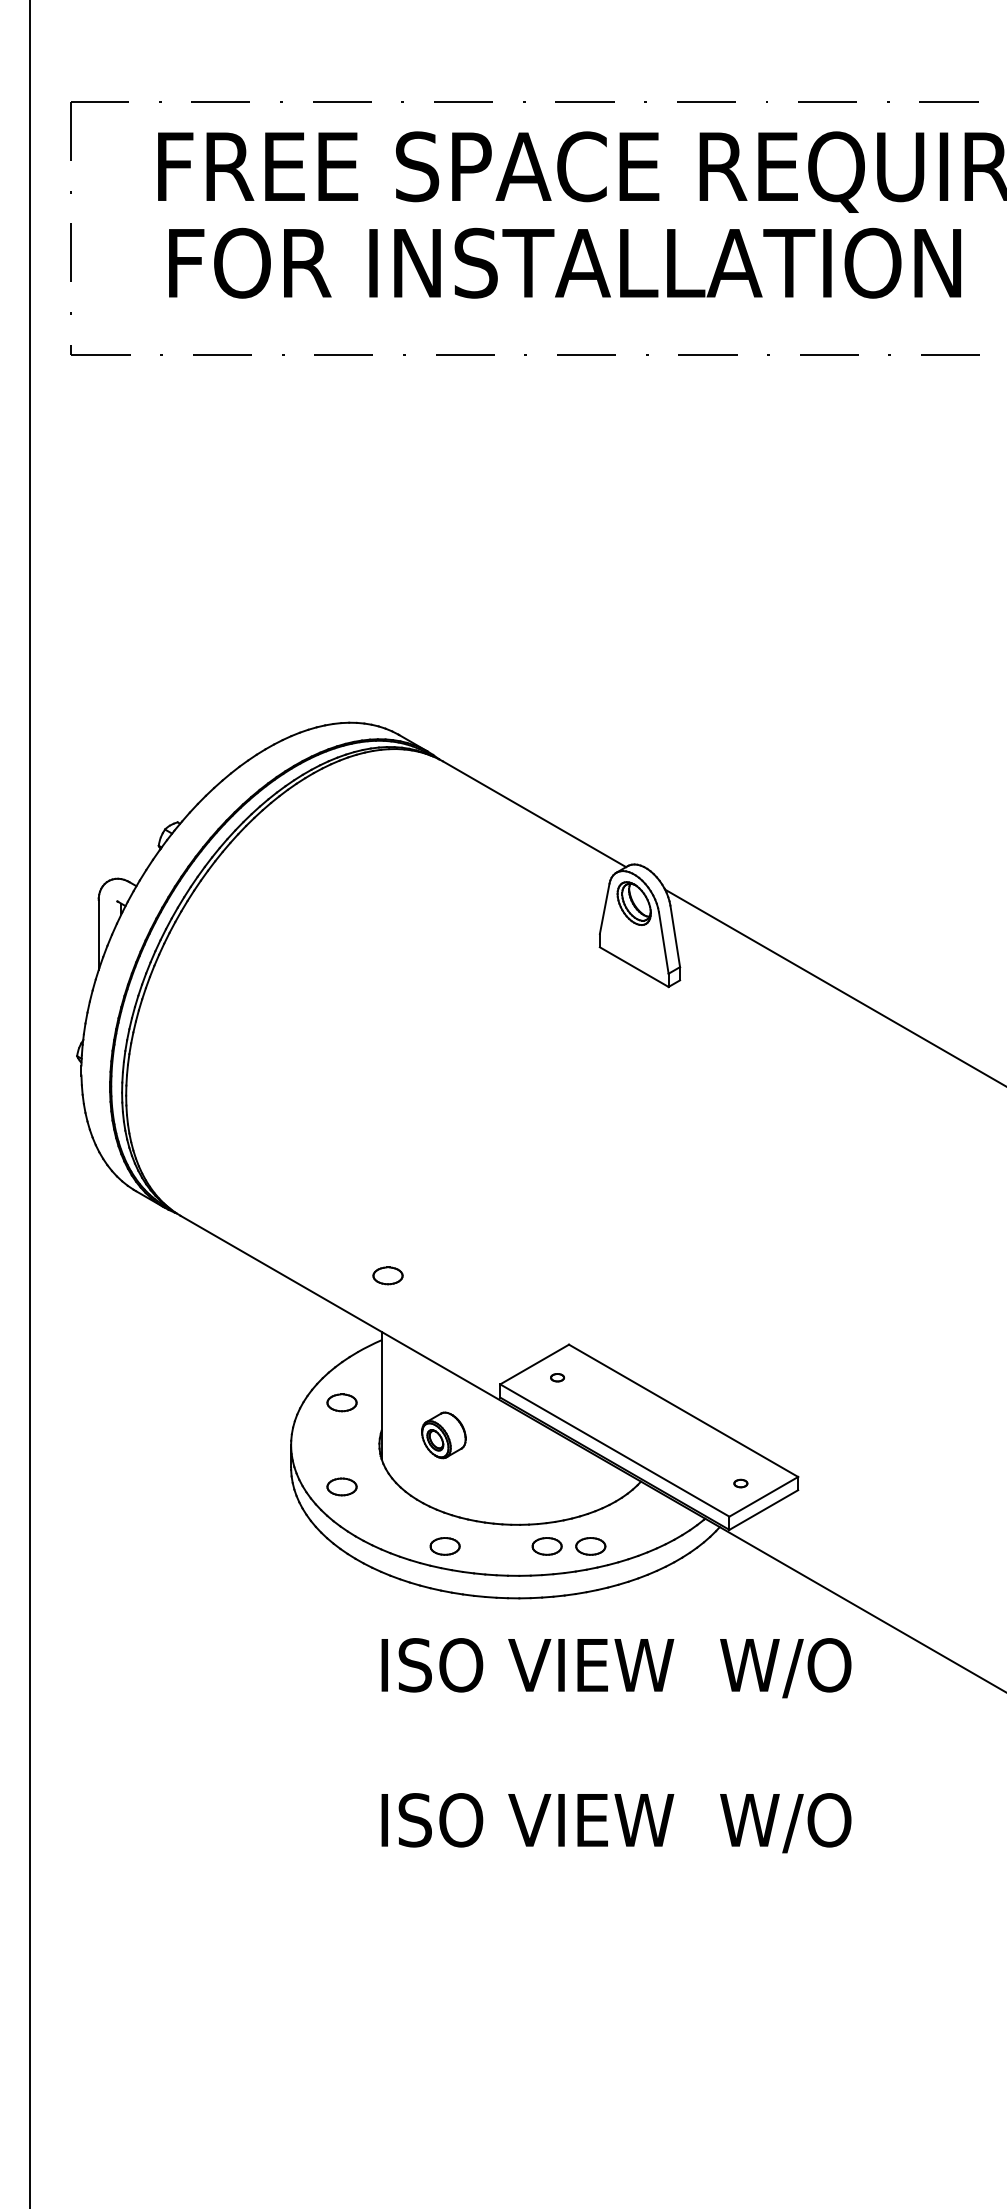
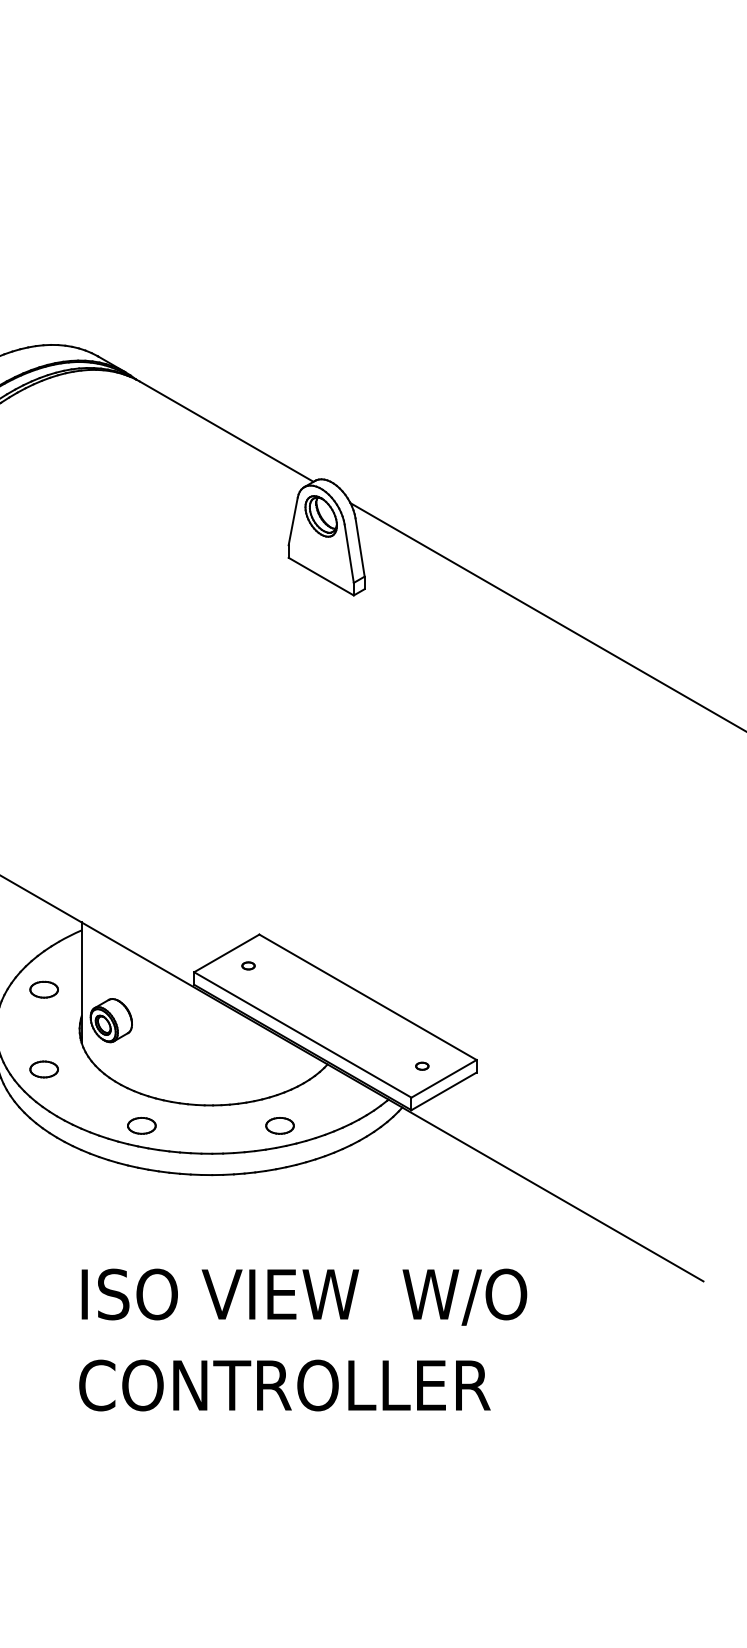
part: (387, 1275) -> (87, 869), removed
part: (443, 1435) -> (110, 1020), moved
part: (546, 1546) -> (238, 1125), removed
text: (616, 1668) -> (304, 1297), moved
text: (615, 1823) -> (303, 1388), ISO VIEW  W/O -> CONTROLLER

